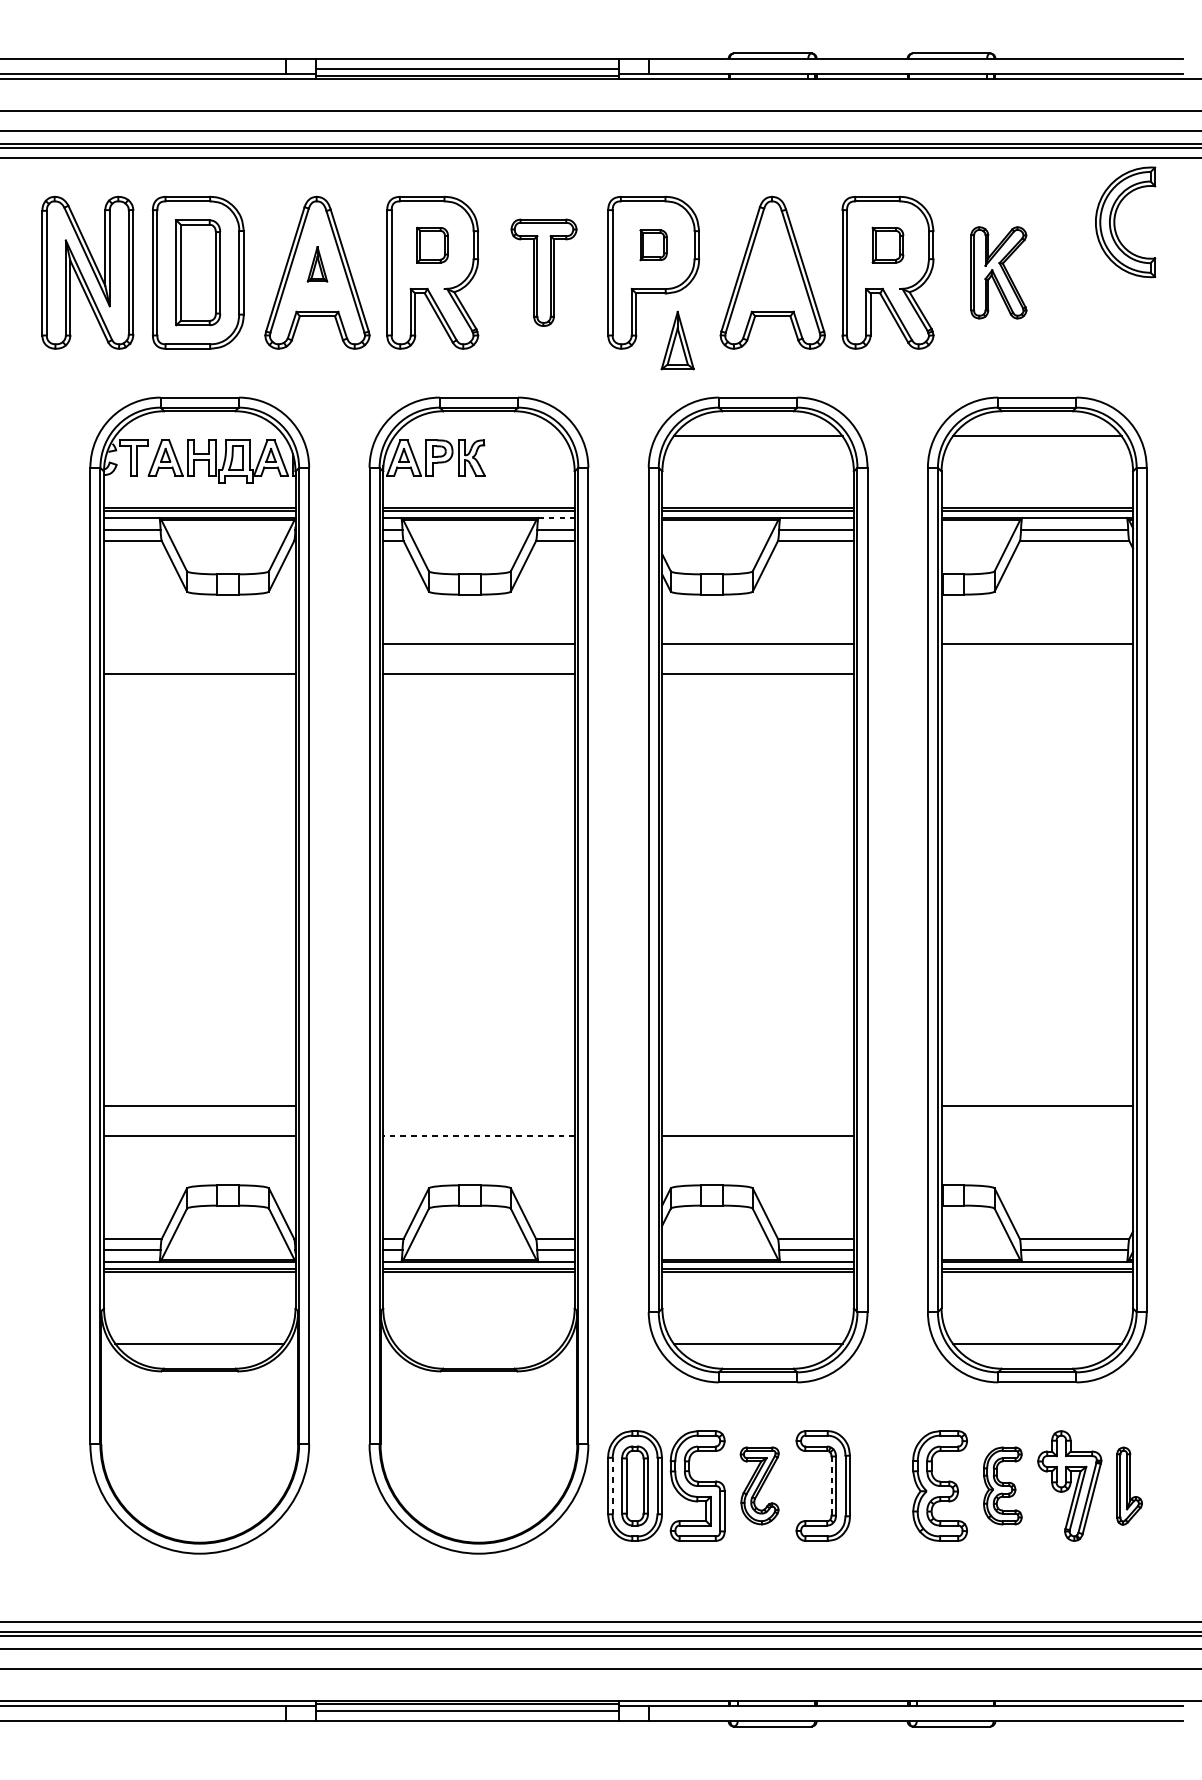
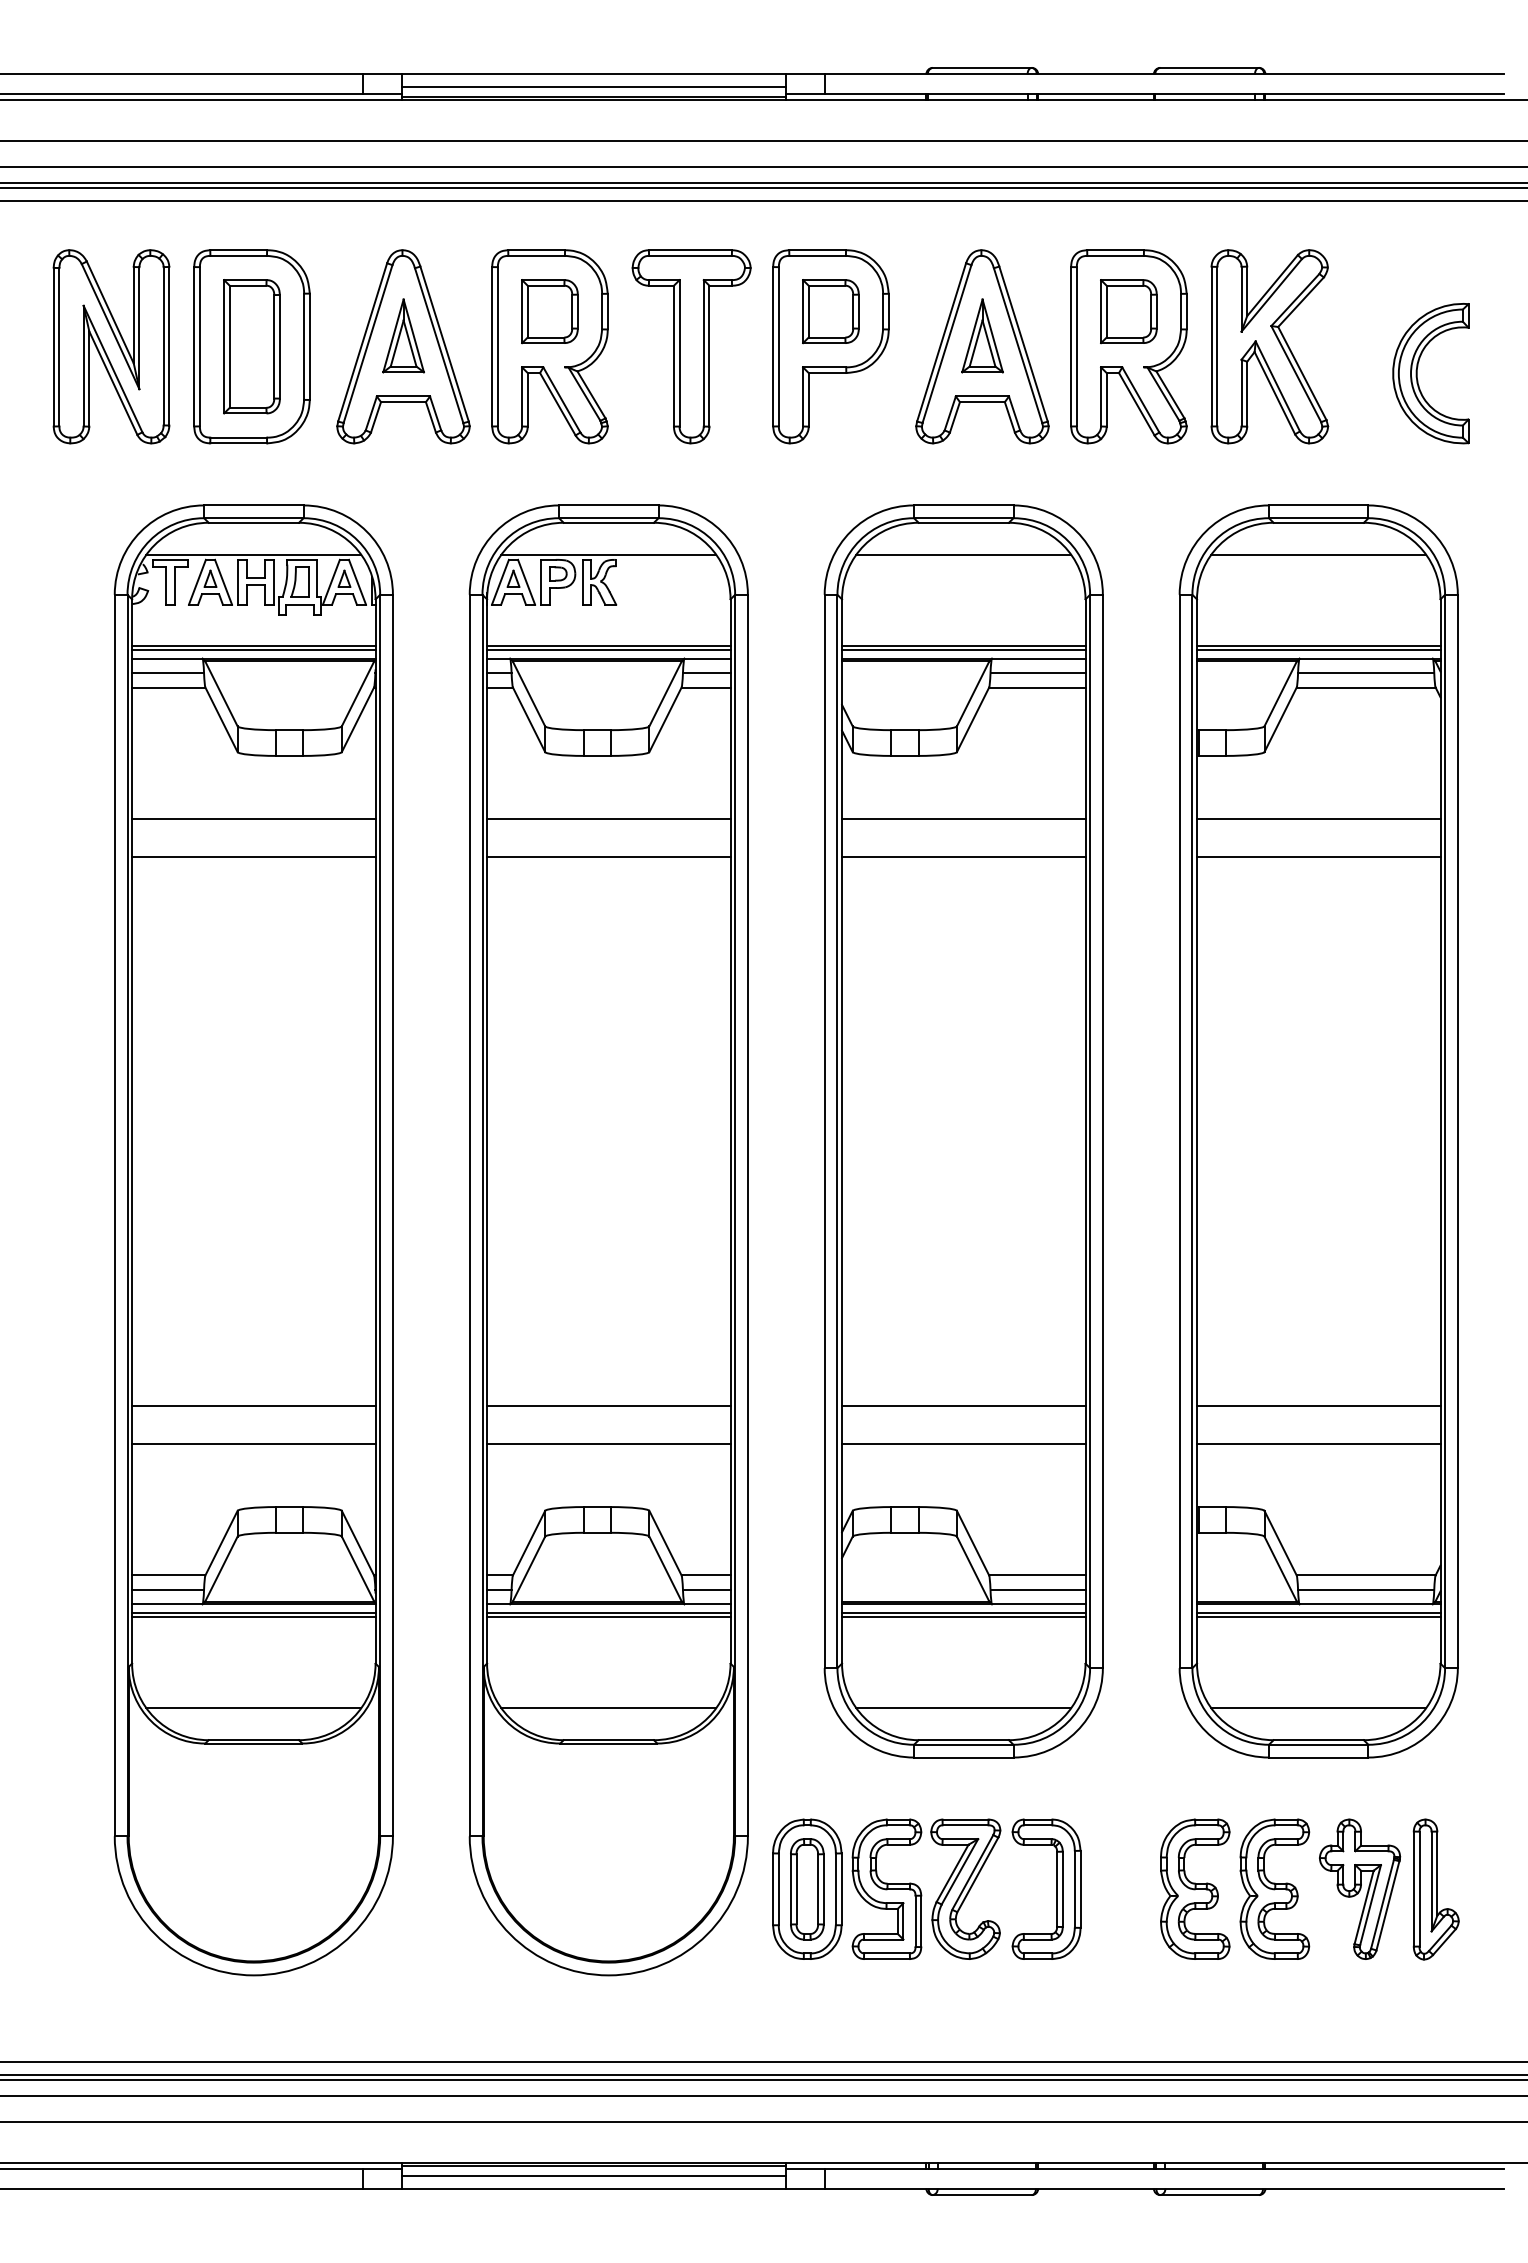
part: (1114, 222) -> (1417, 373), moved
part: (432, 245) -> (549, 311), size x1.43
part: (653, 245) -> (830, 311), size x1.67
part: (887, 245) -> (1128, 311), size x1.43
part: (317, 263) -> (403, 335), size x1.67
part: (543, 272) -> (691, 346), size x1.43
part: (998, 272) -> (1269, 346), size x1.67
part: (677, 340) -> (982, 335), moved
line: (199, 436) -> (253, 554), added
line: (478, 436) -> (608, 554), added
line: (556, 517) -> (707, 658), dashed -> solid
line: (199, 644) -> (253, 819), added
line: (1037, 674) -> (1318, 857), added
line: (478, 1105) -> (608, 1405), added
line: (757, 1105) -> (963, 1405), added
line: (478, 1135) -> (608, 1443), dashed -> solid
line: (1037, 1135) -> (1318, 1443), added
line: (478, 1343) -> (608, 1708), added
part: (759, 1485) -> (965, 1888), size x1.43
part: (1002, 1485) -> (1274, 1888), size x1.43
line: (612, 1486) -> (778, 1889), dashed -> solid
line: (831, 1486) -> (1057, 1889), dashed -> solid
part: (1129, 1486) -> (1435, 1889), size x1.43

